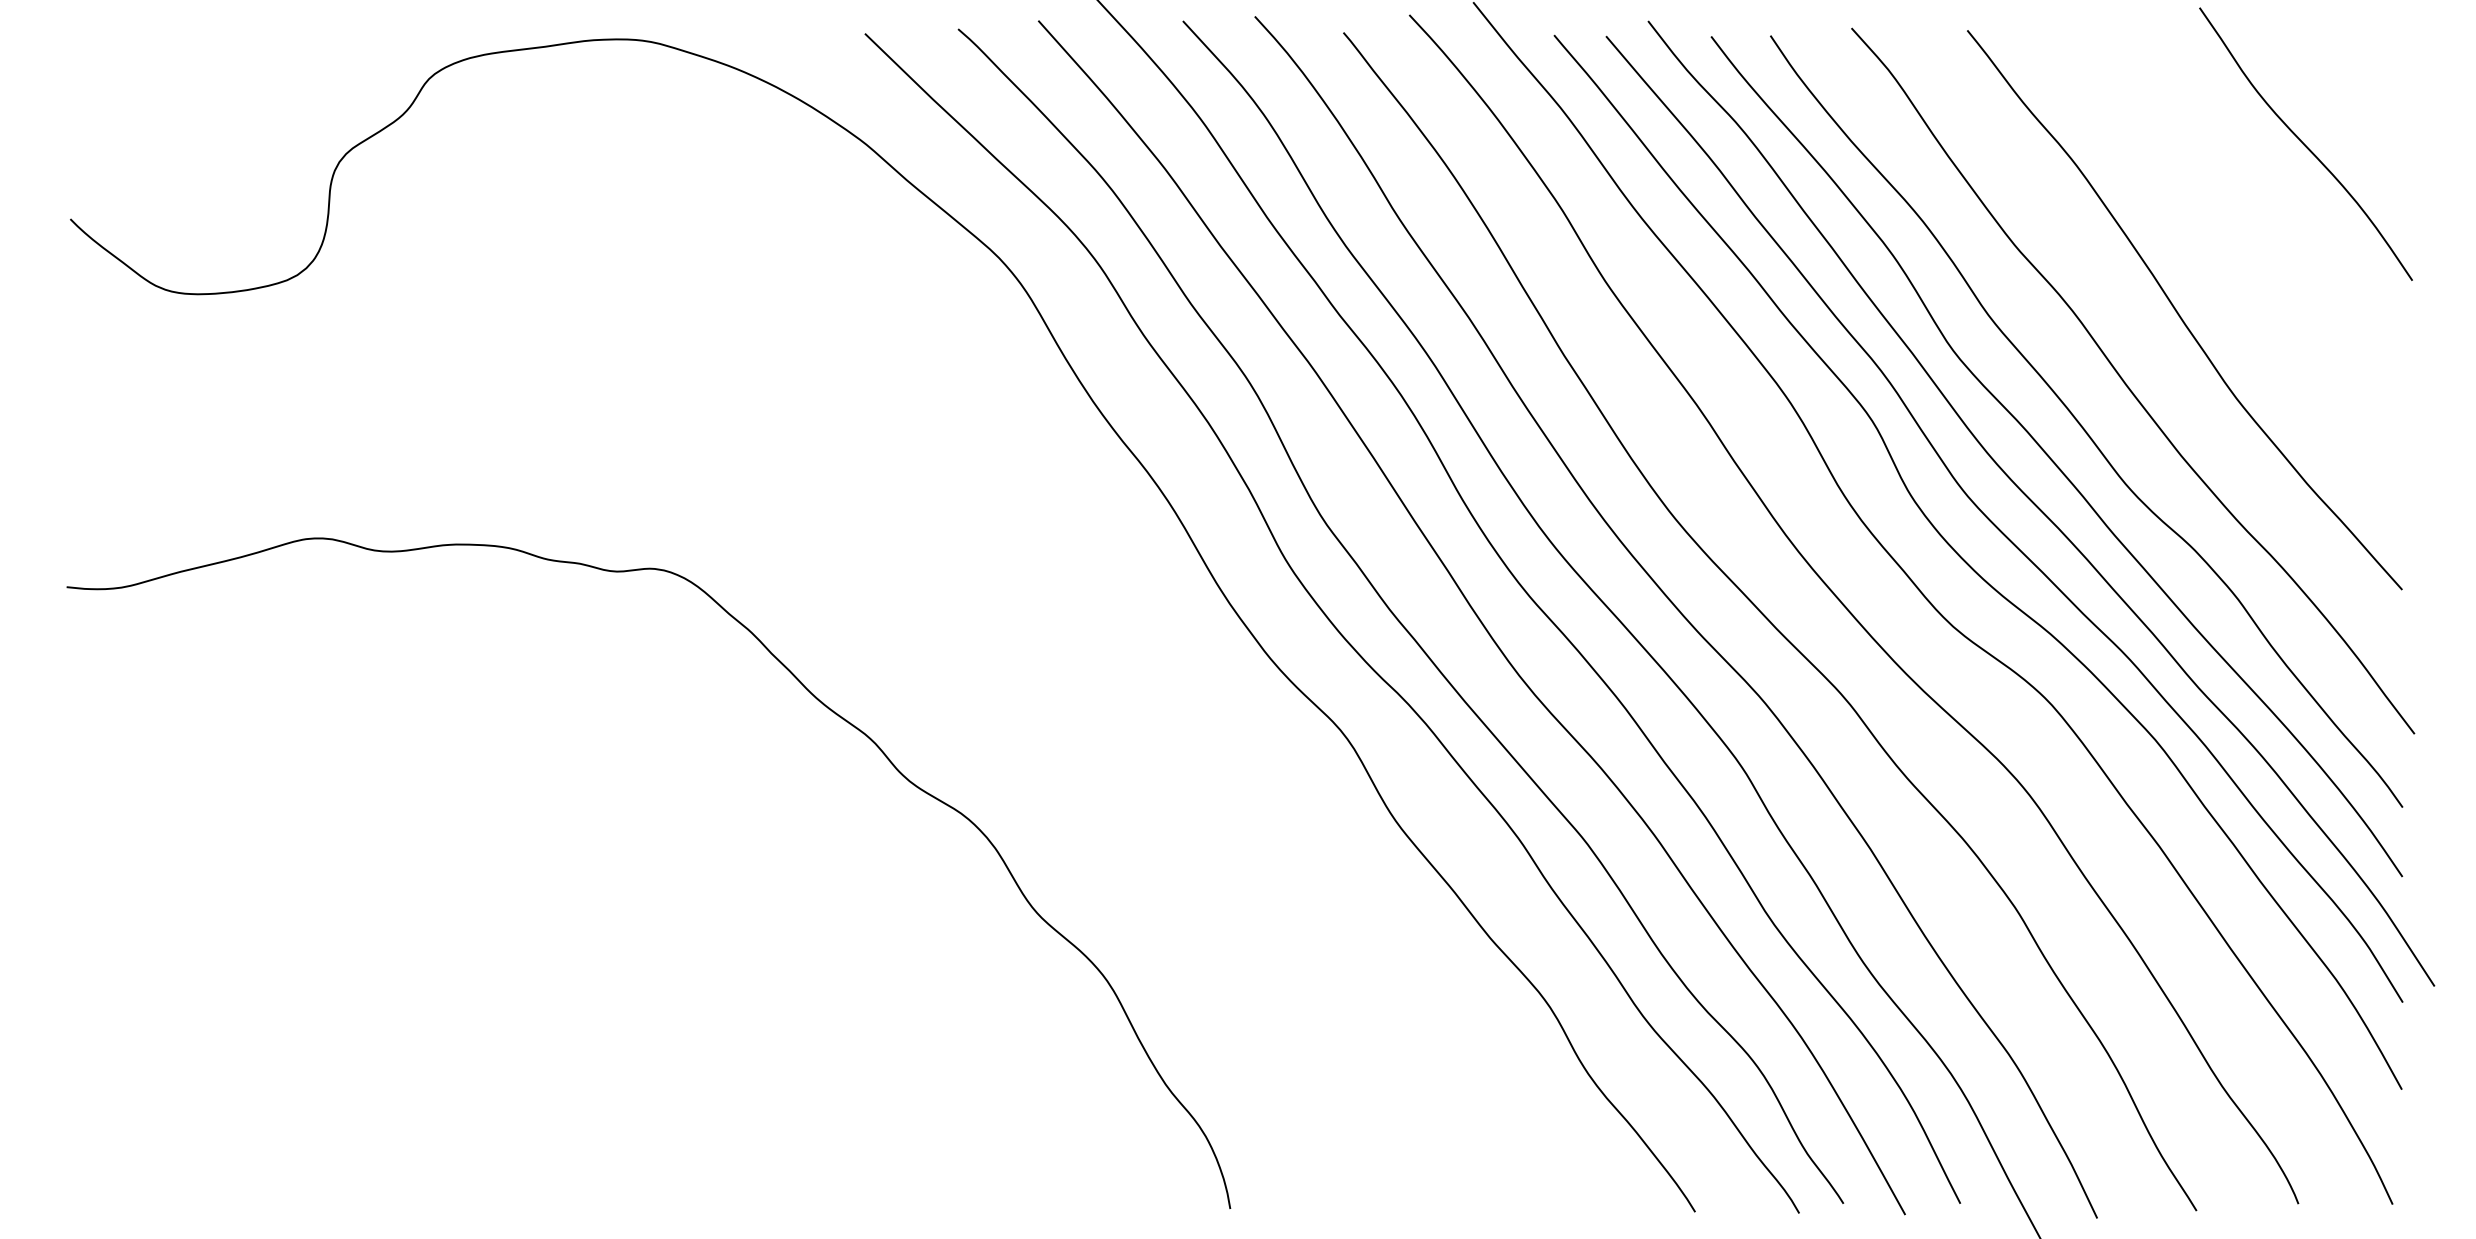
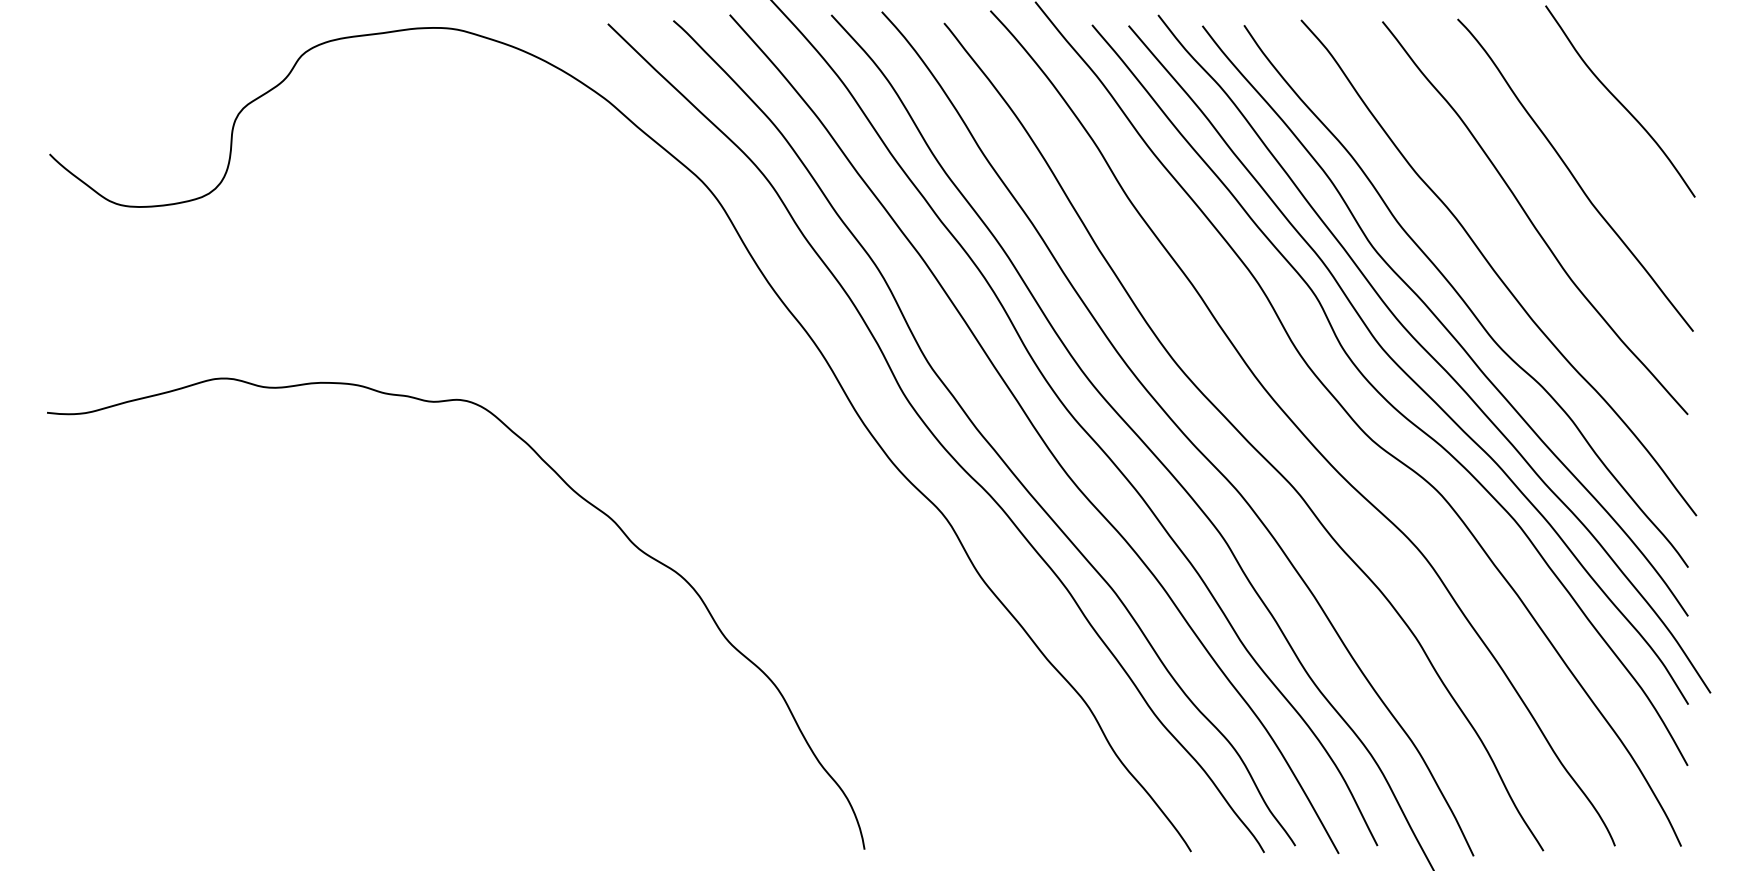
curve: (2239, 249) -> (1573, 175), added

